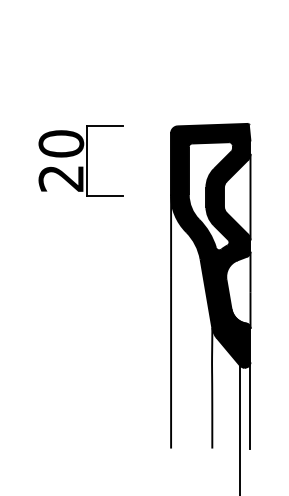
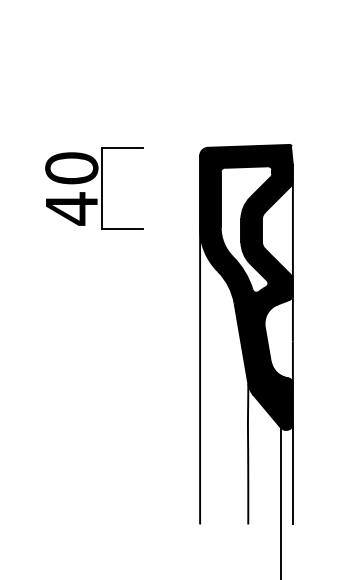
text: (60, 178) -> (70, 208), 20 -> 40

